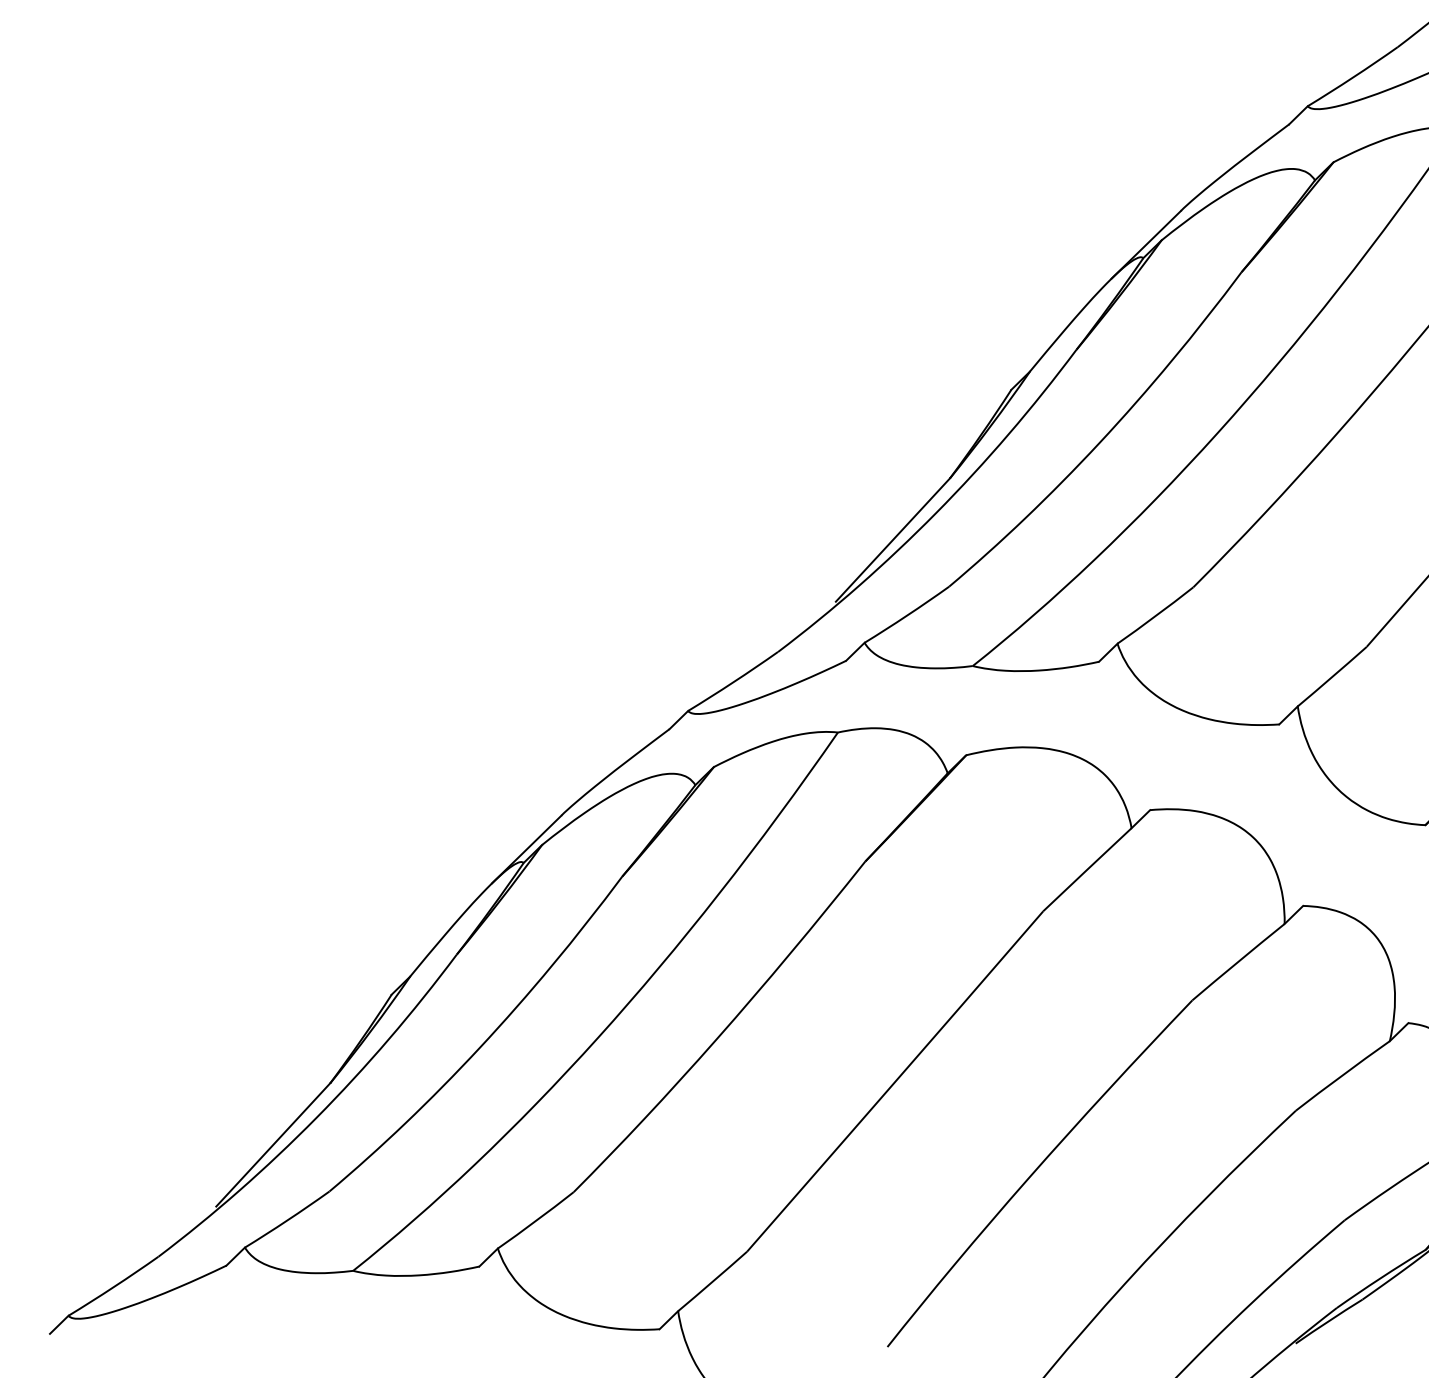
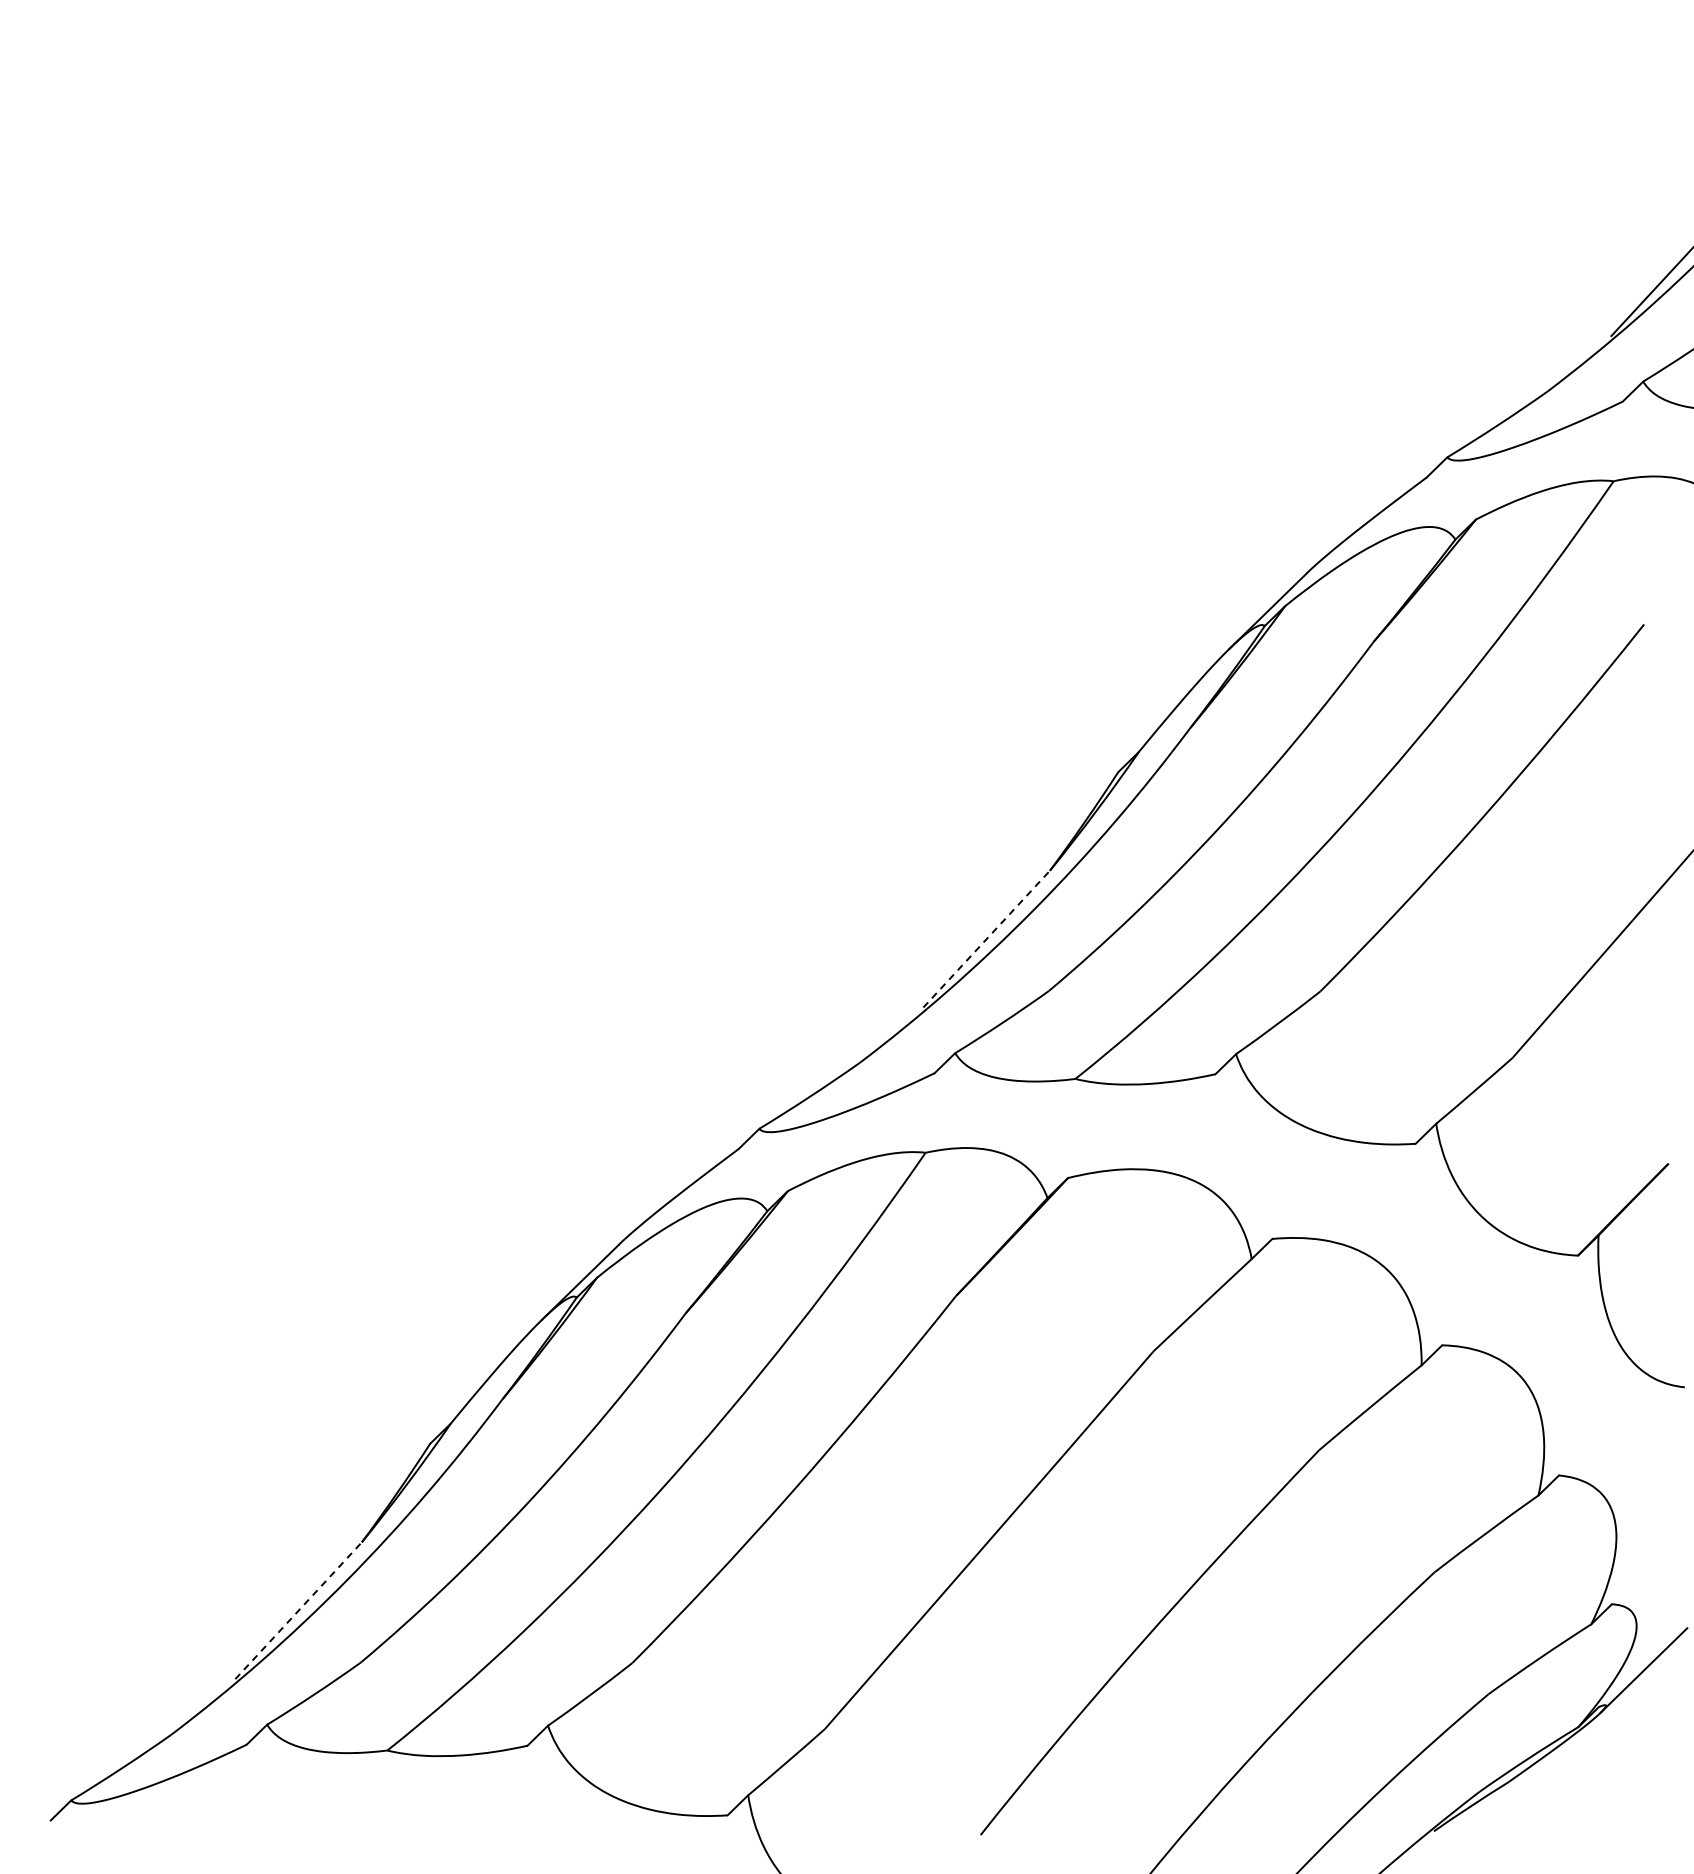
line: (892, 539) -> (986, 938), solid -> dashed
line: (273, 1144) -> (298, 1610), solid -> dashed

